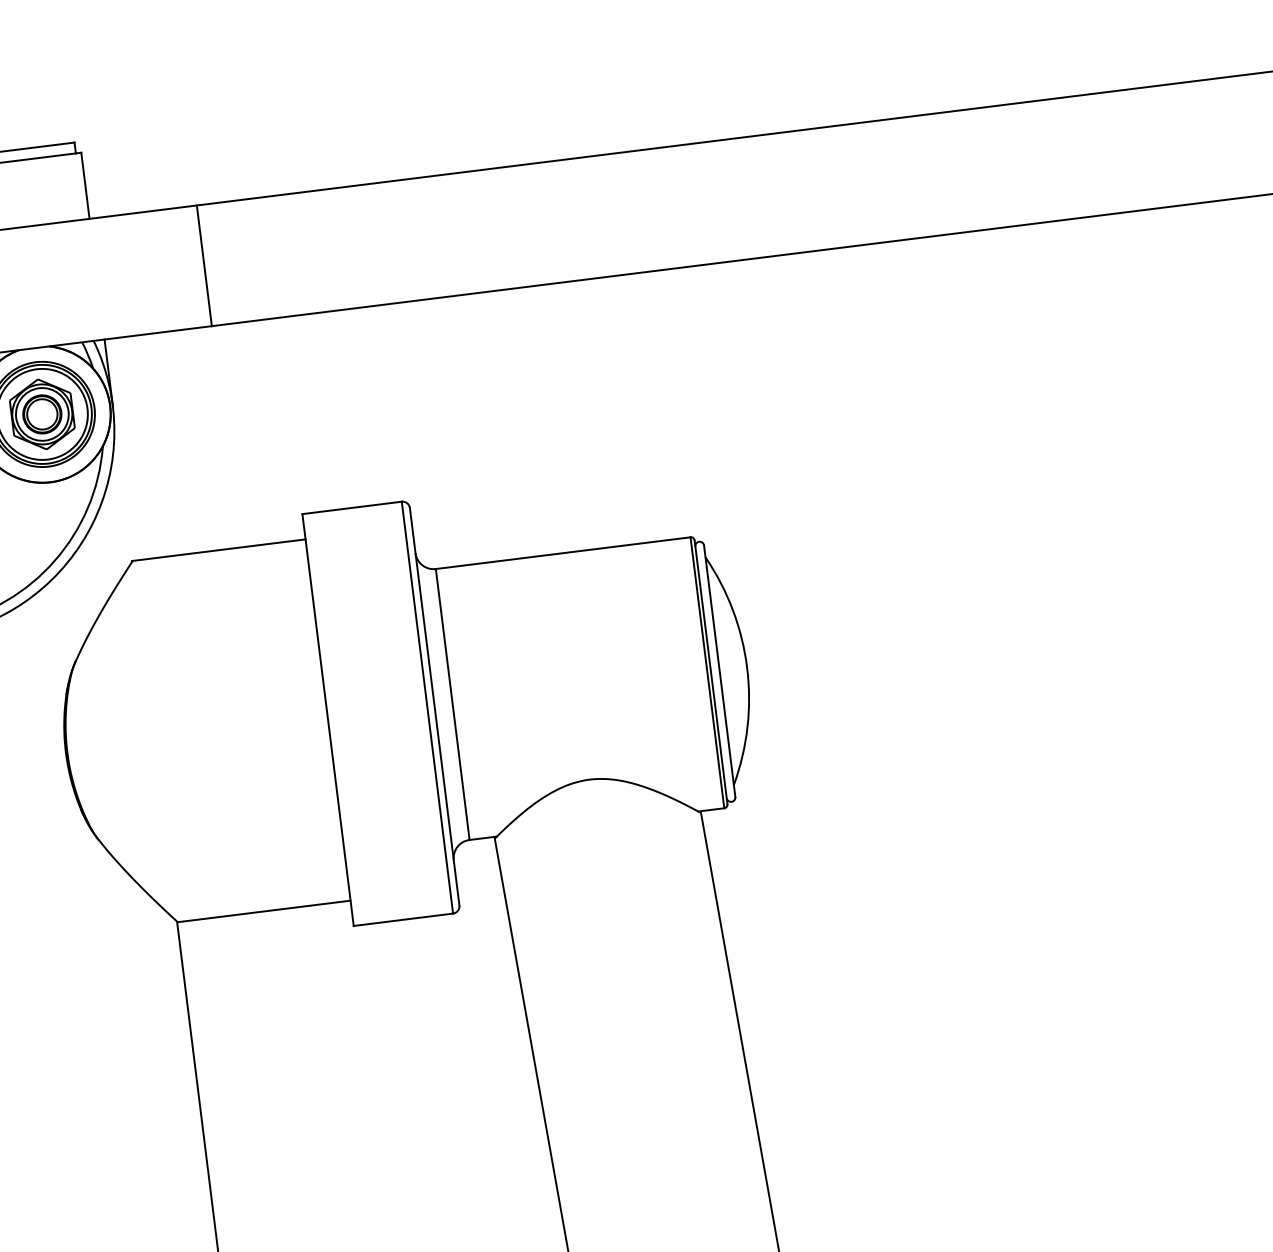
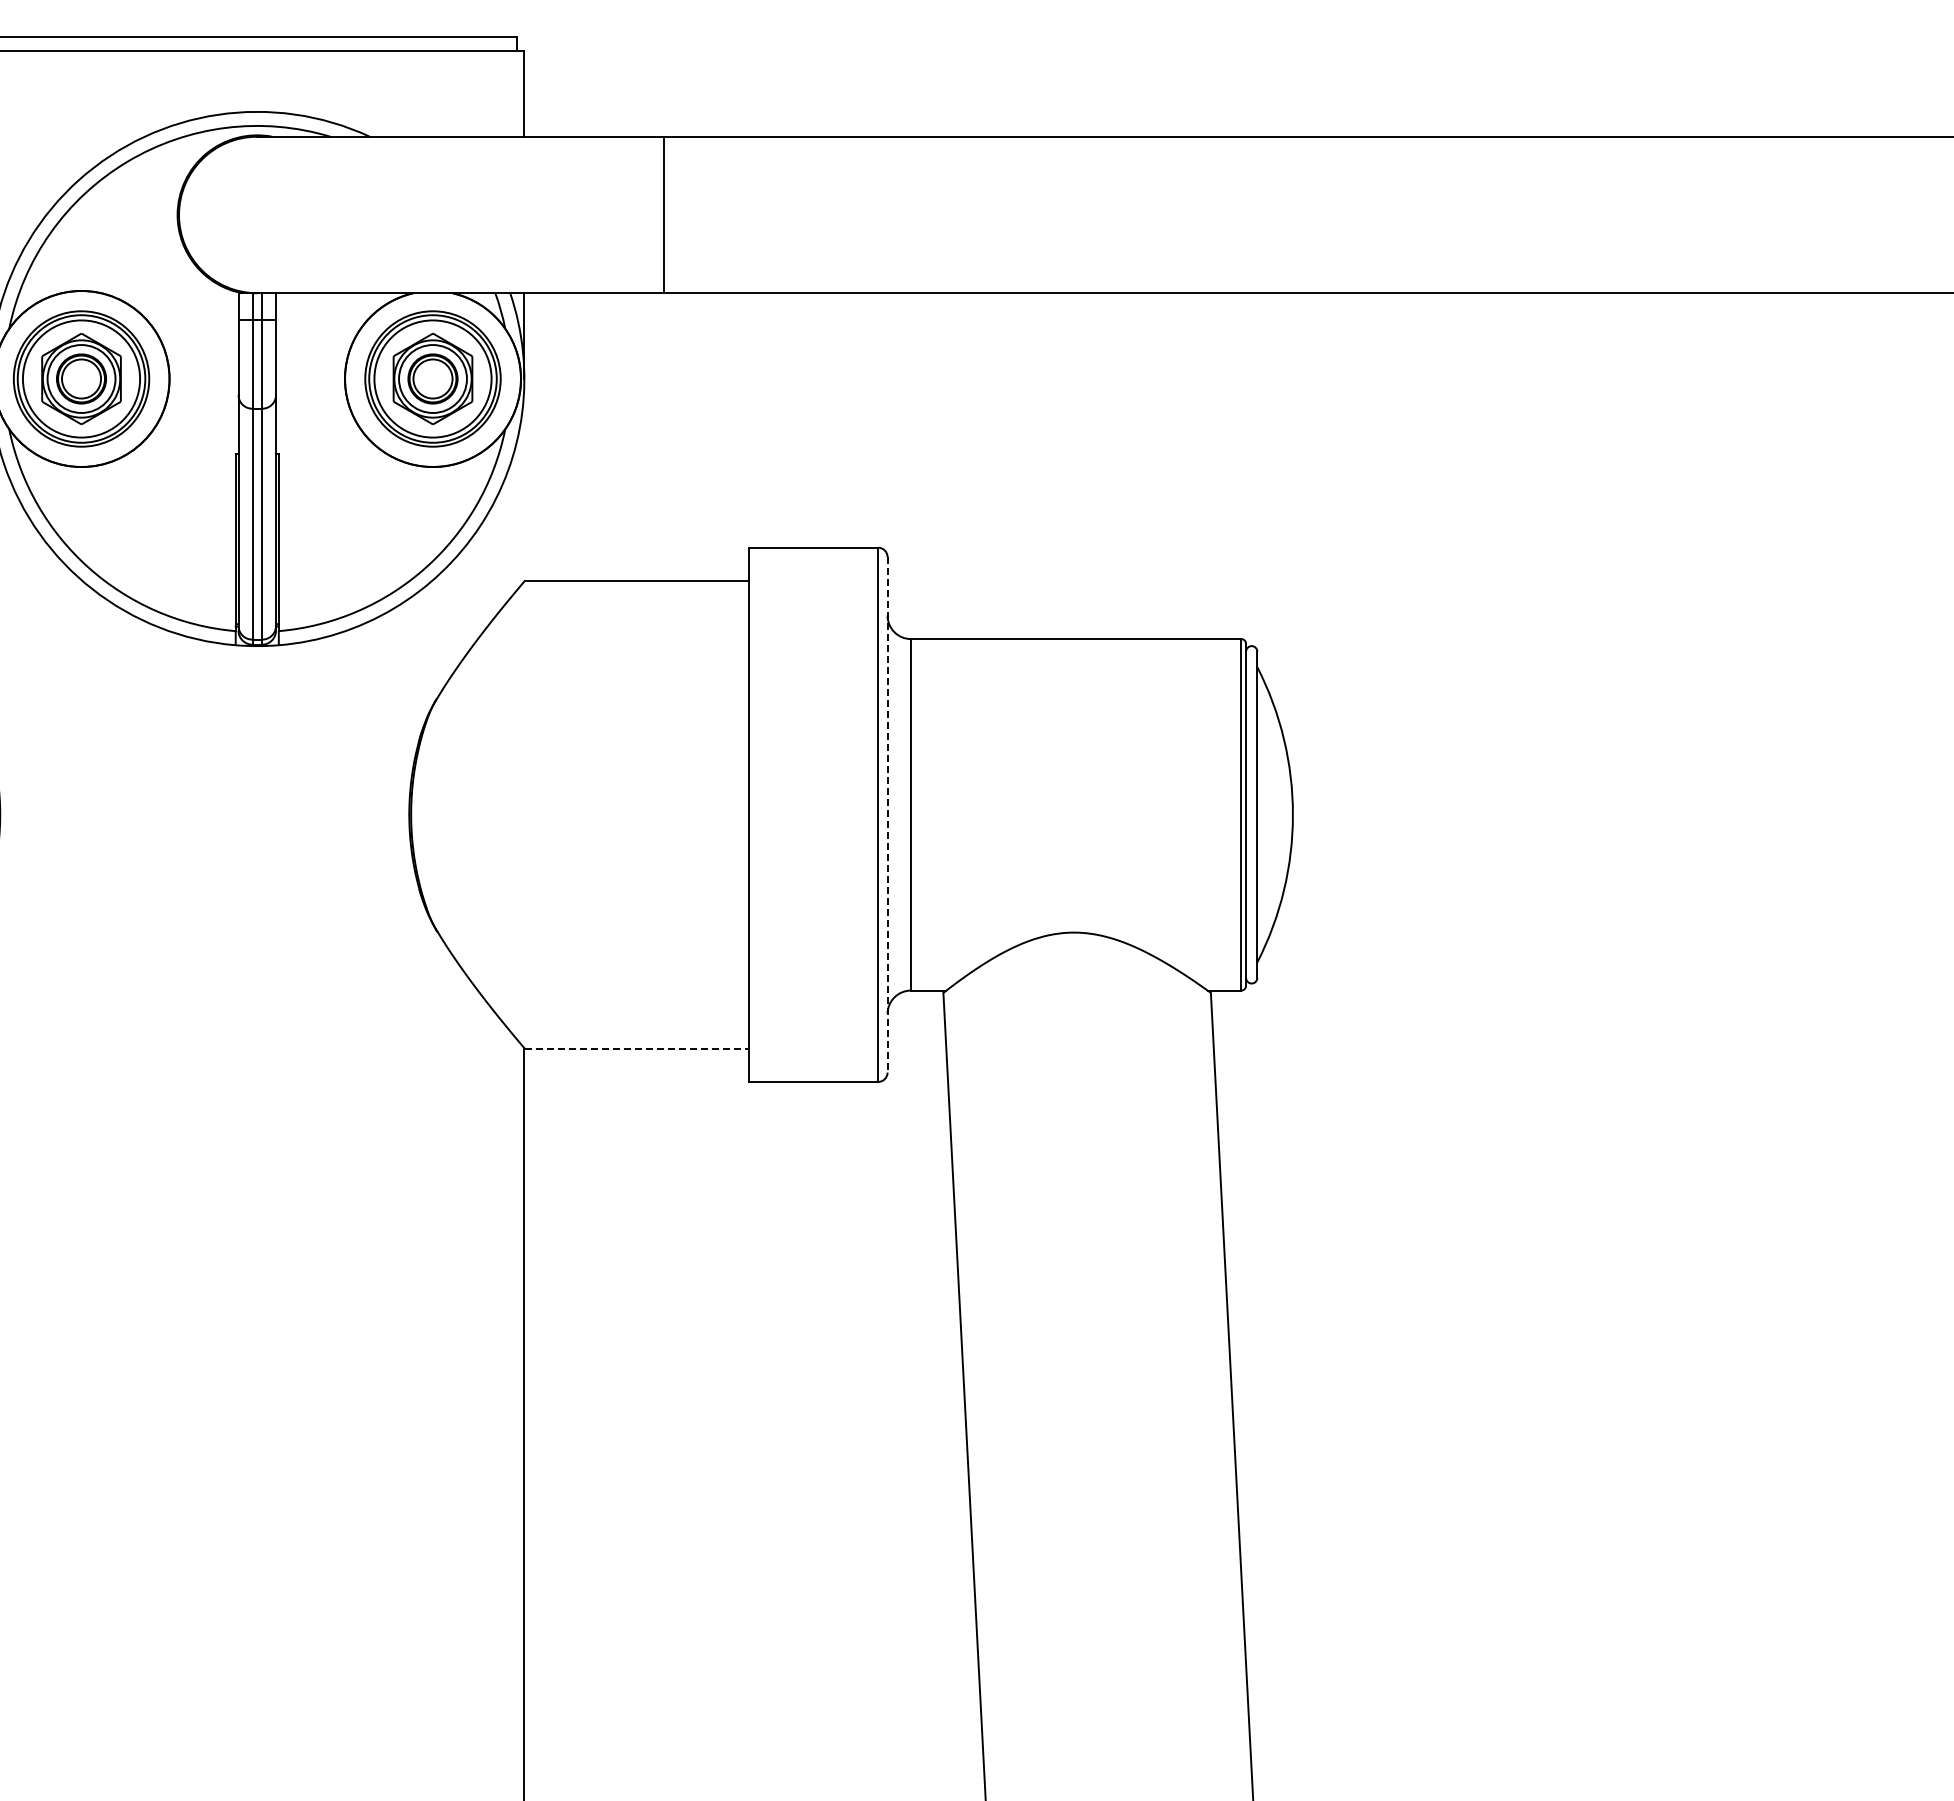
line: (434, 706) -> (887, 814), solid -> dashed
line: (264, 911) -> (637, 1049), solid -> dashed

